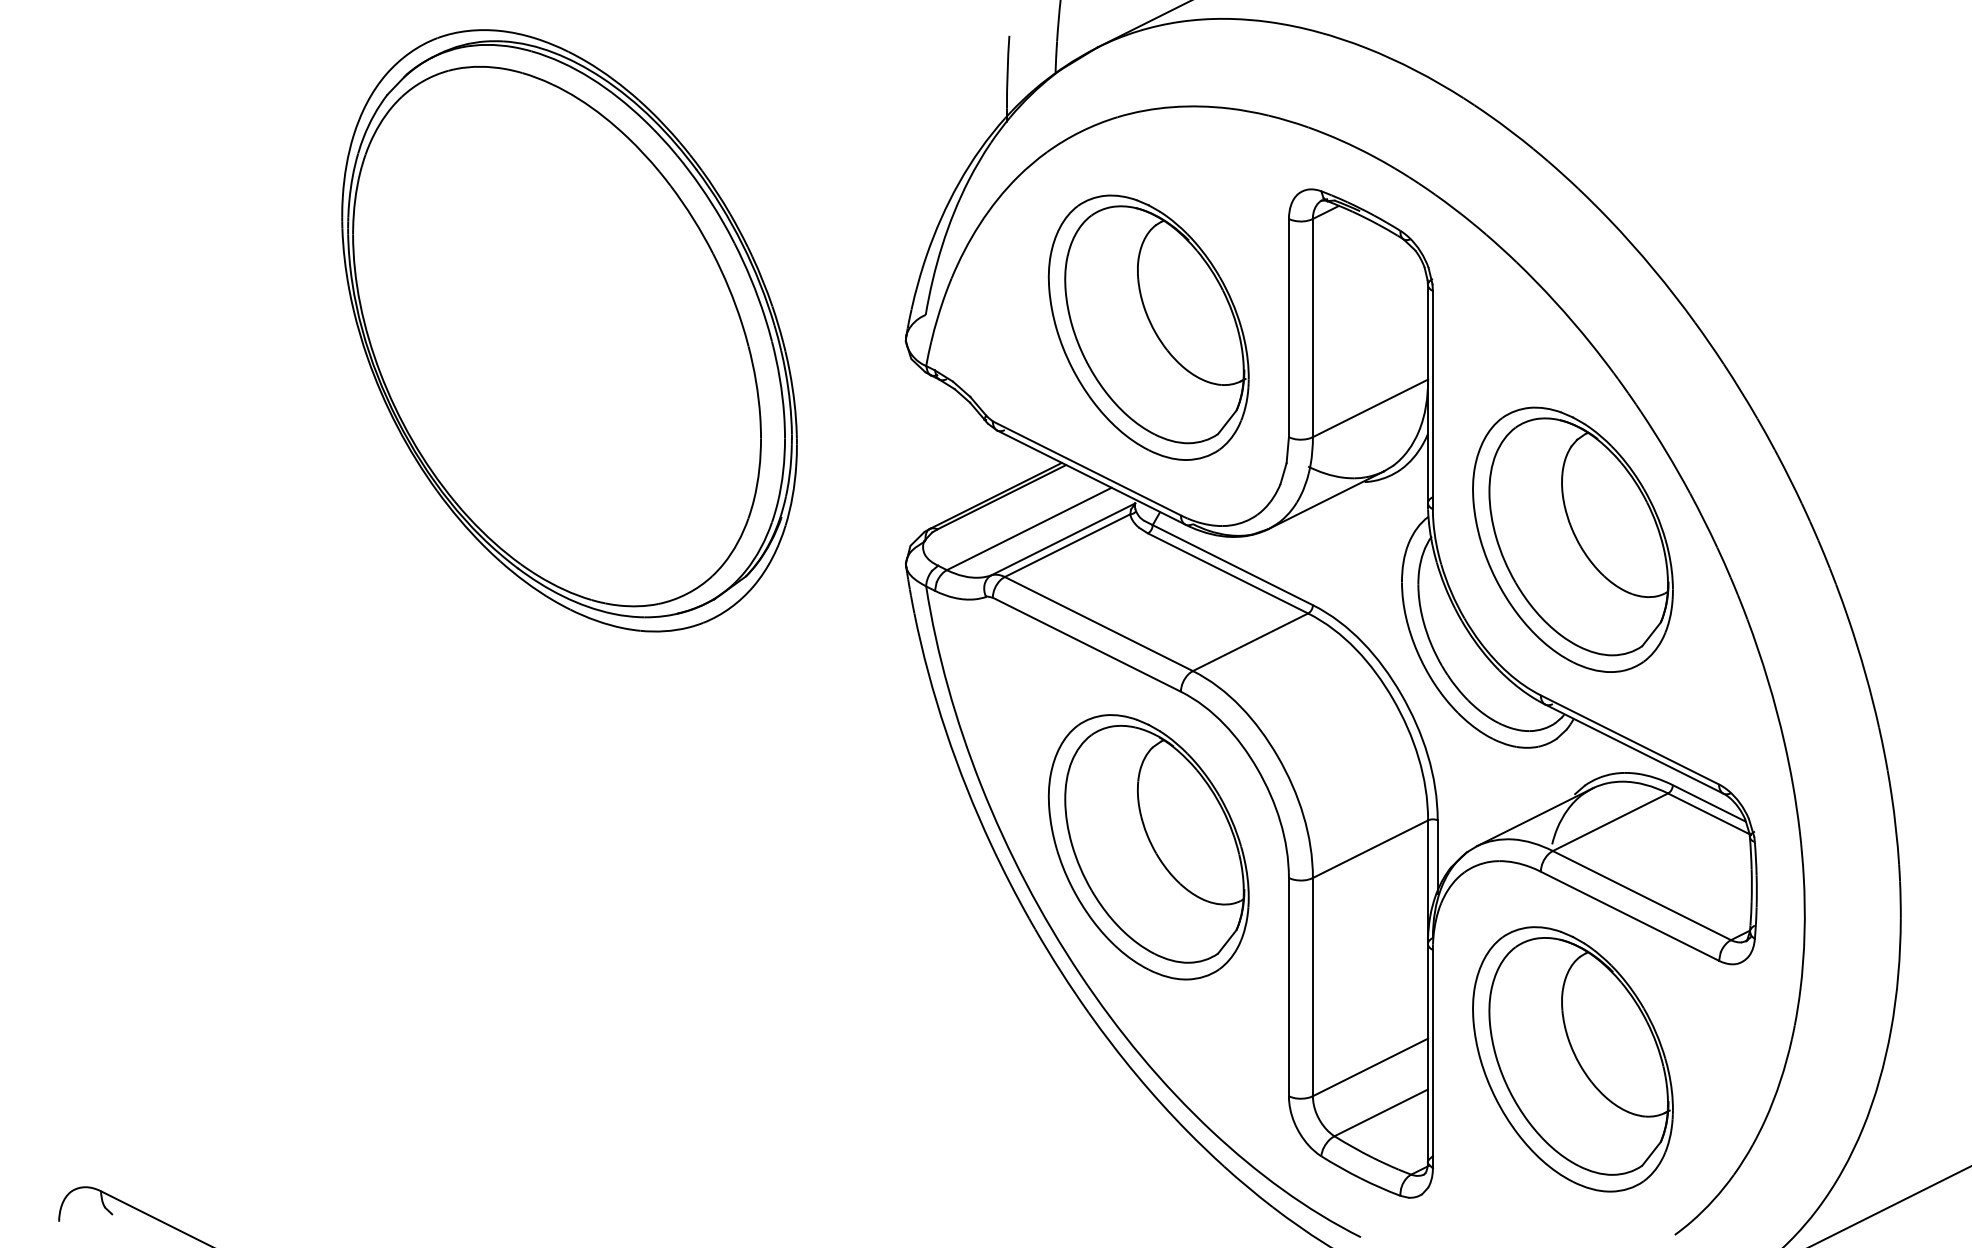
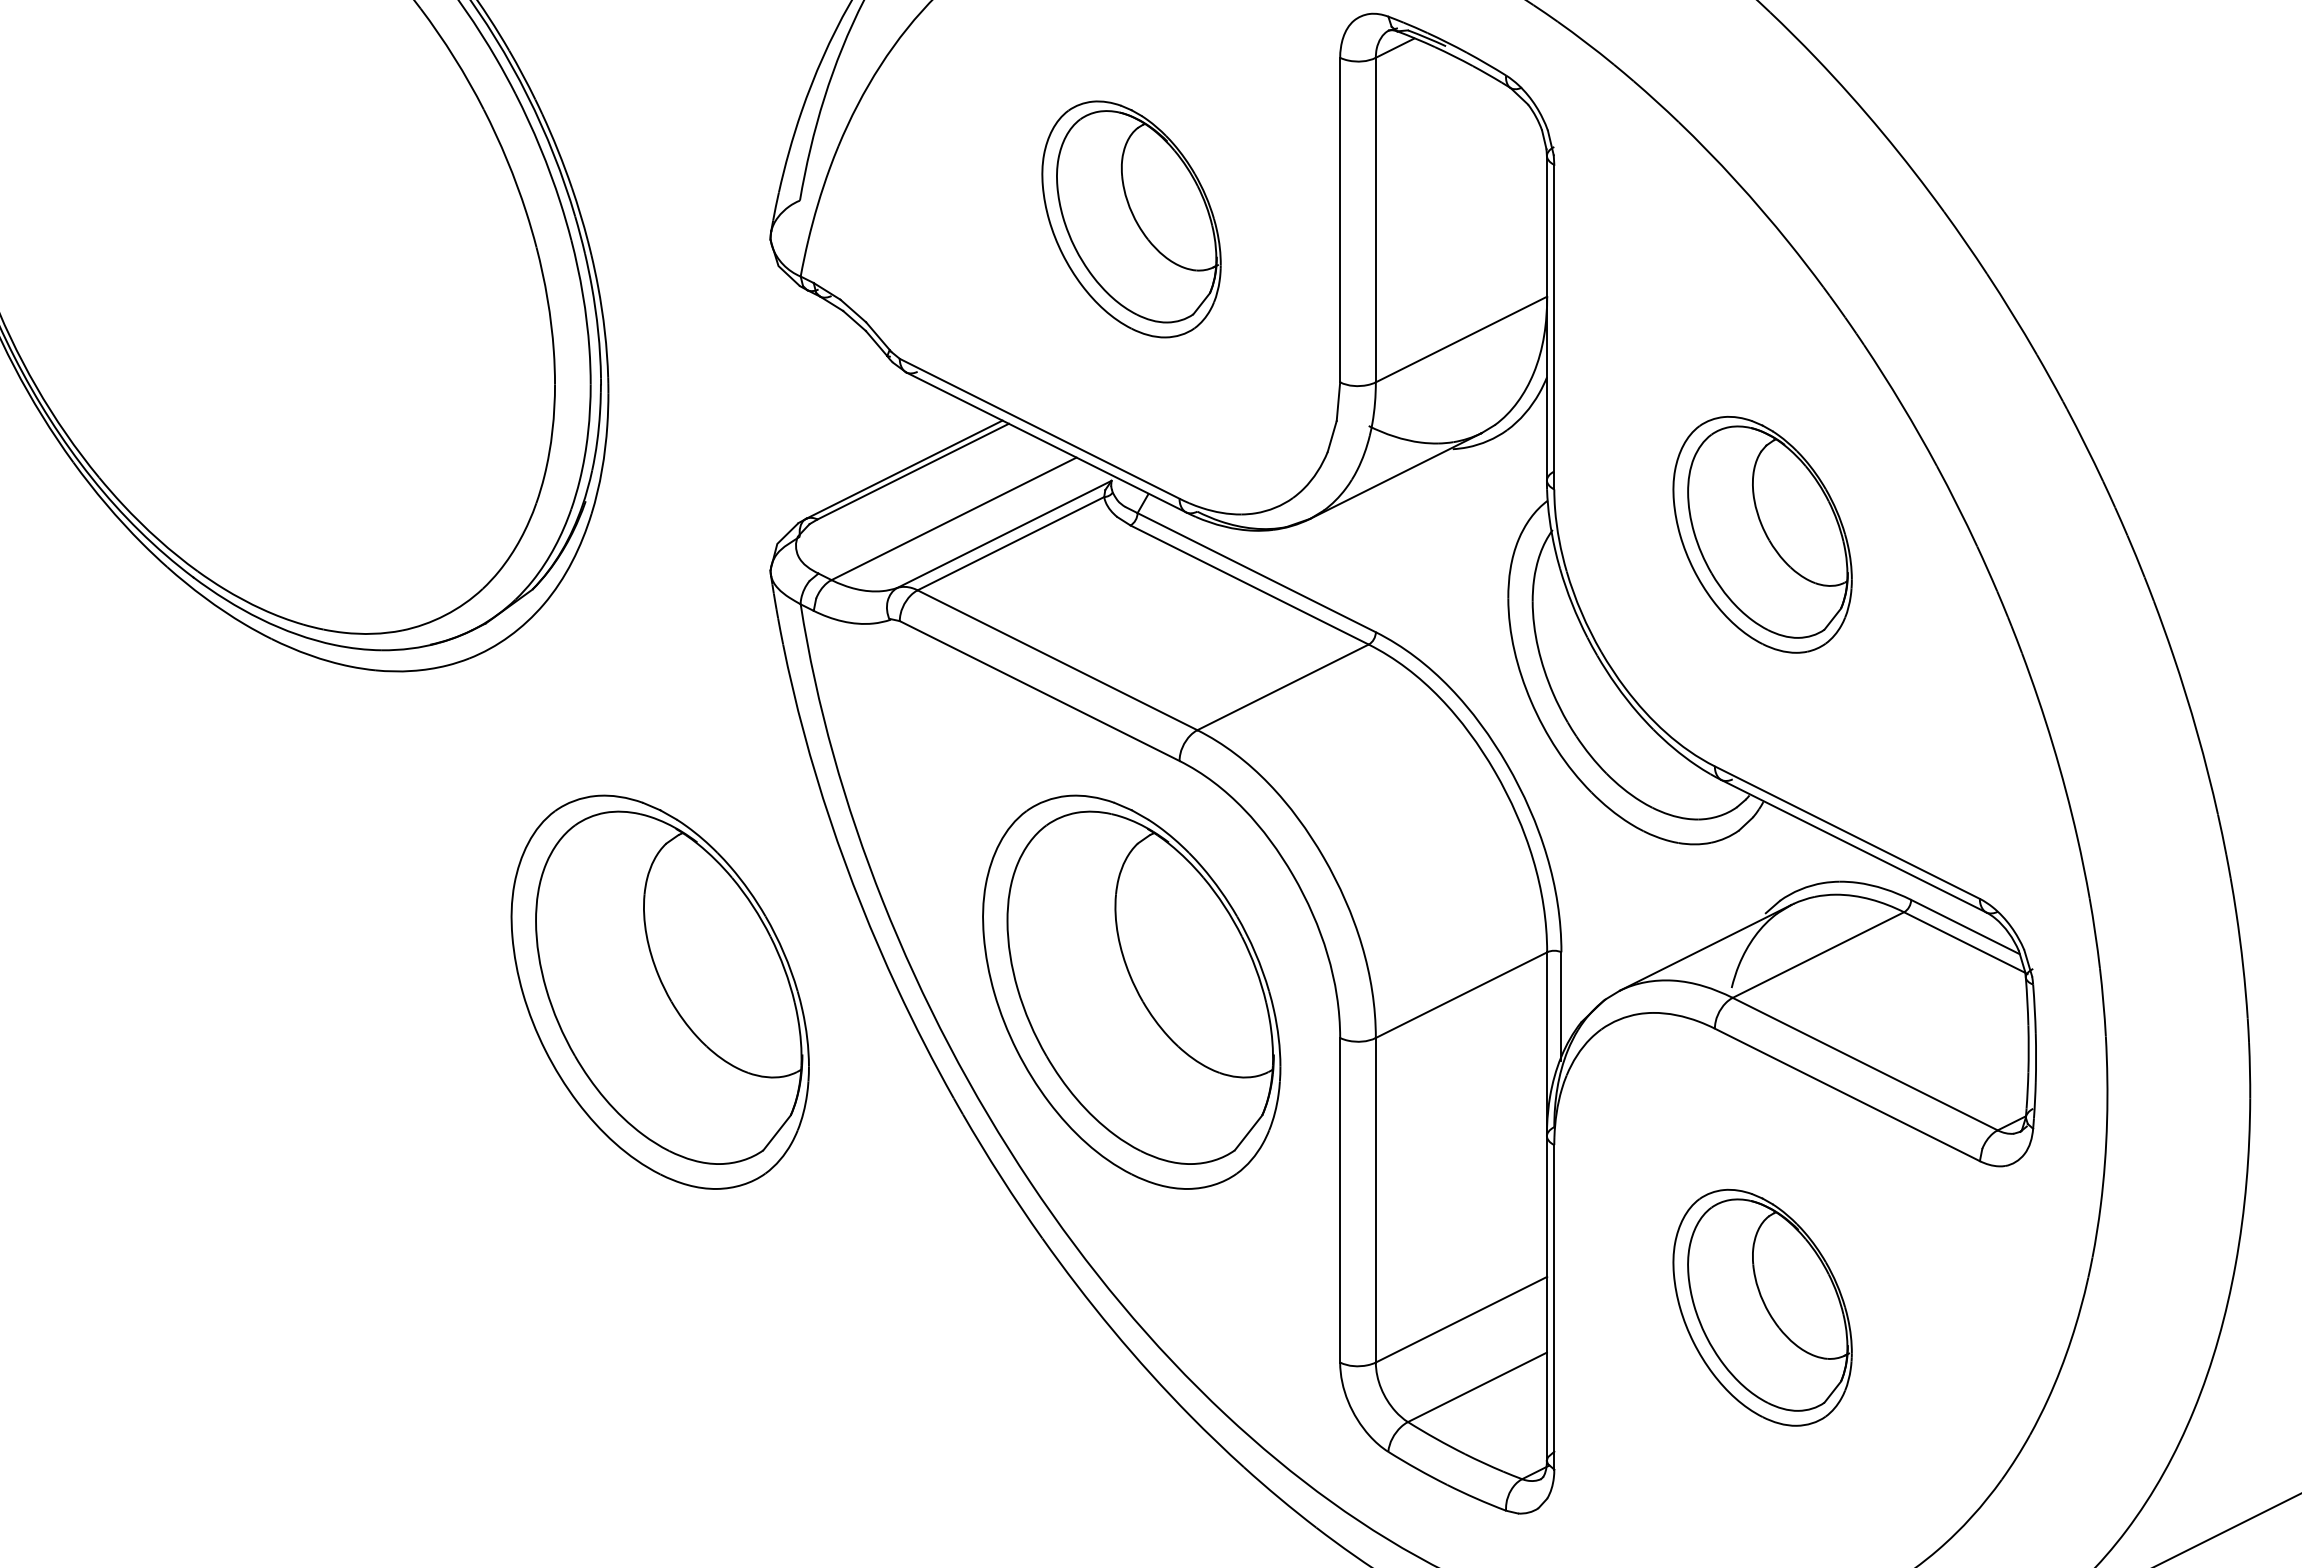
part: (1148, 327) -> (1131, 219), size x0.6
part: (1572, 539) -> (1761, 534), size x0.6
part: (831, 847) -> (659, 992), added
part: (1572, 1059) -> (1761, 1307), size x0.6

